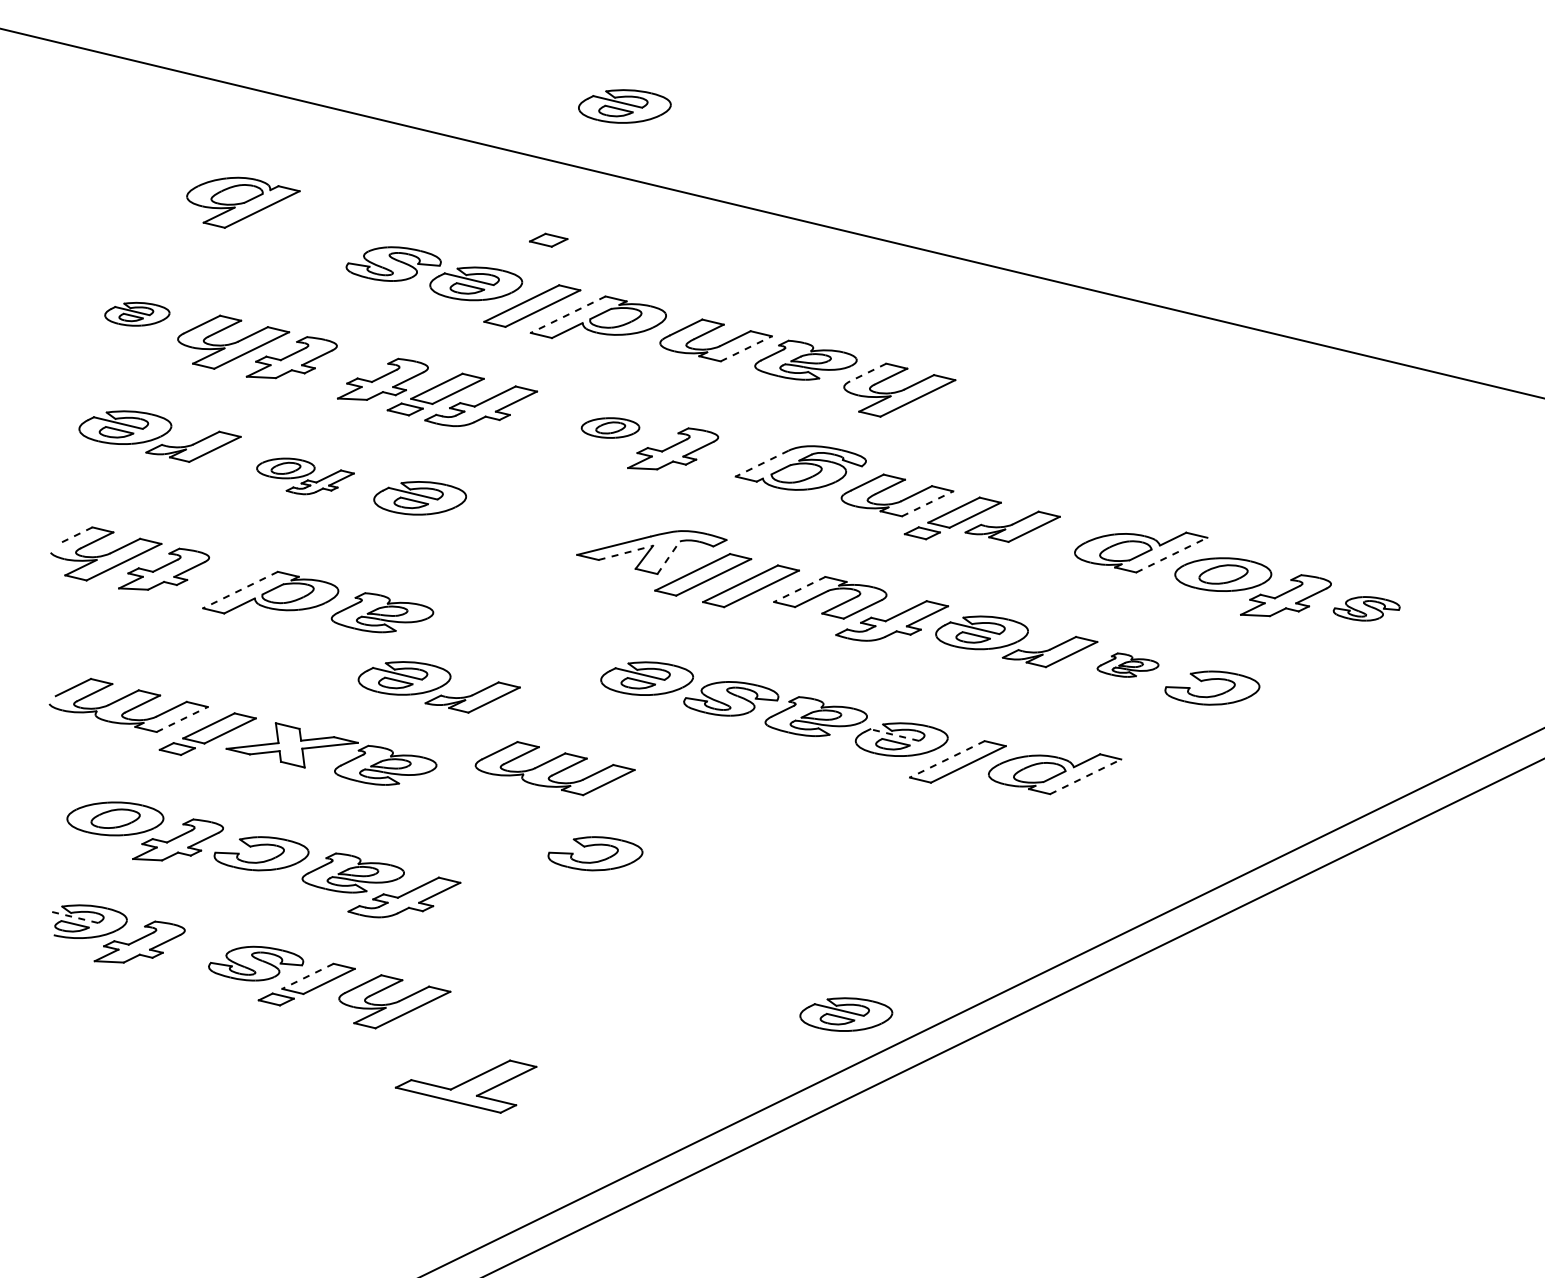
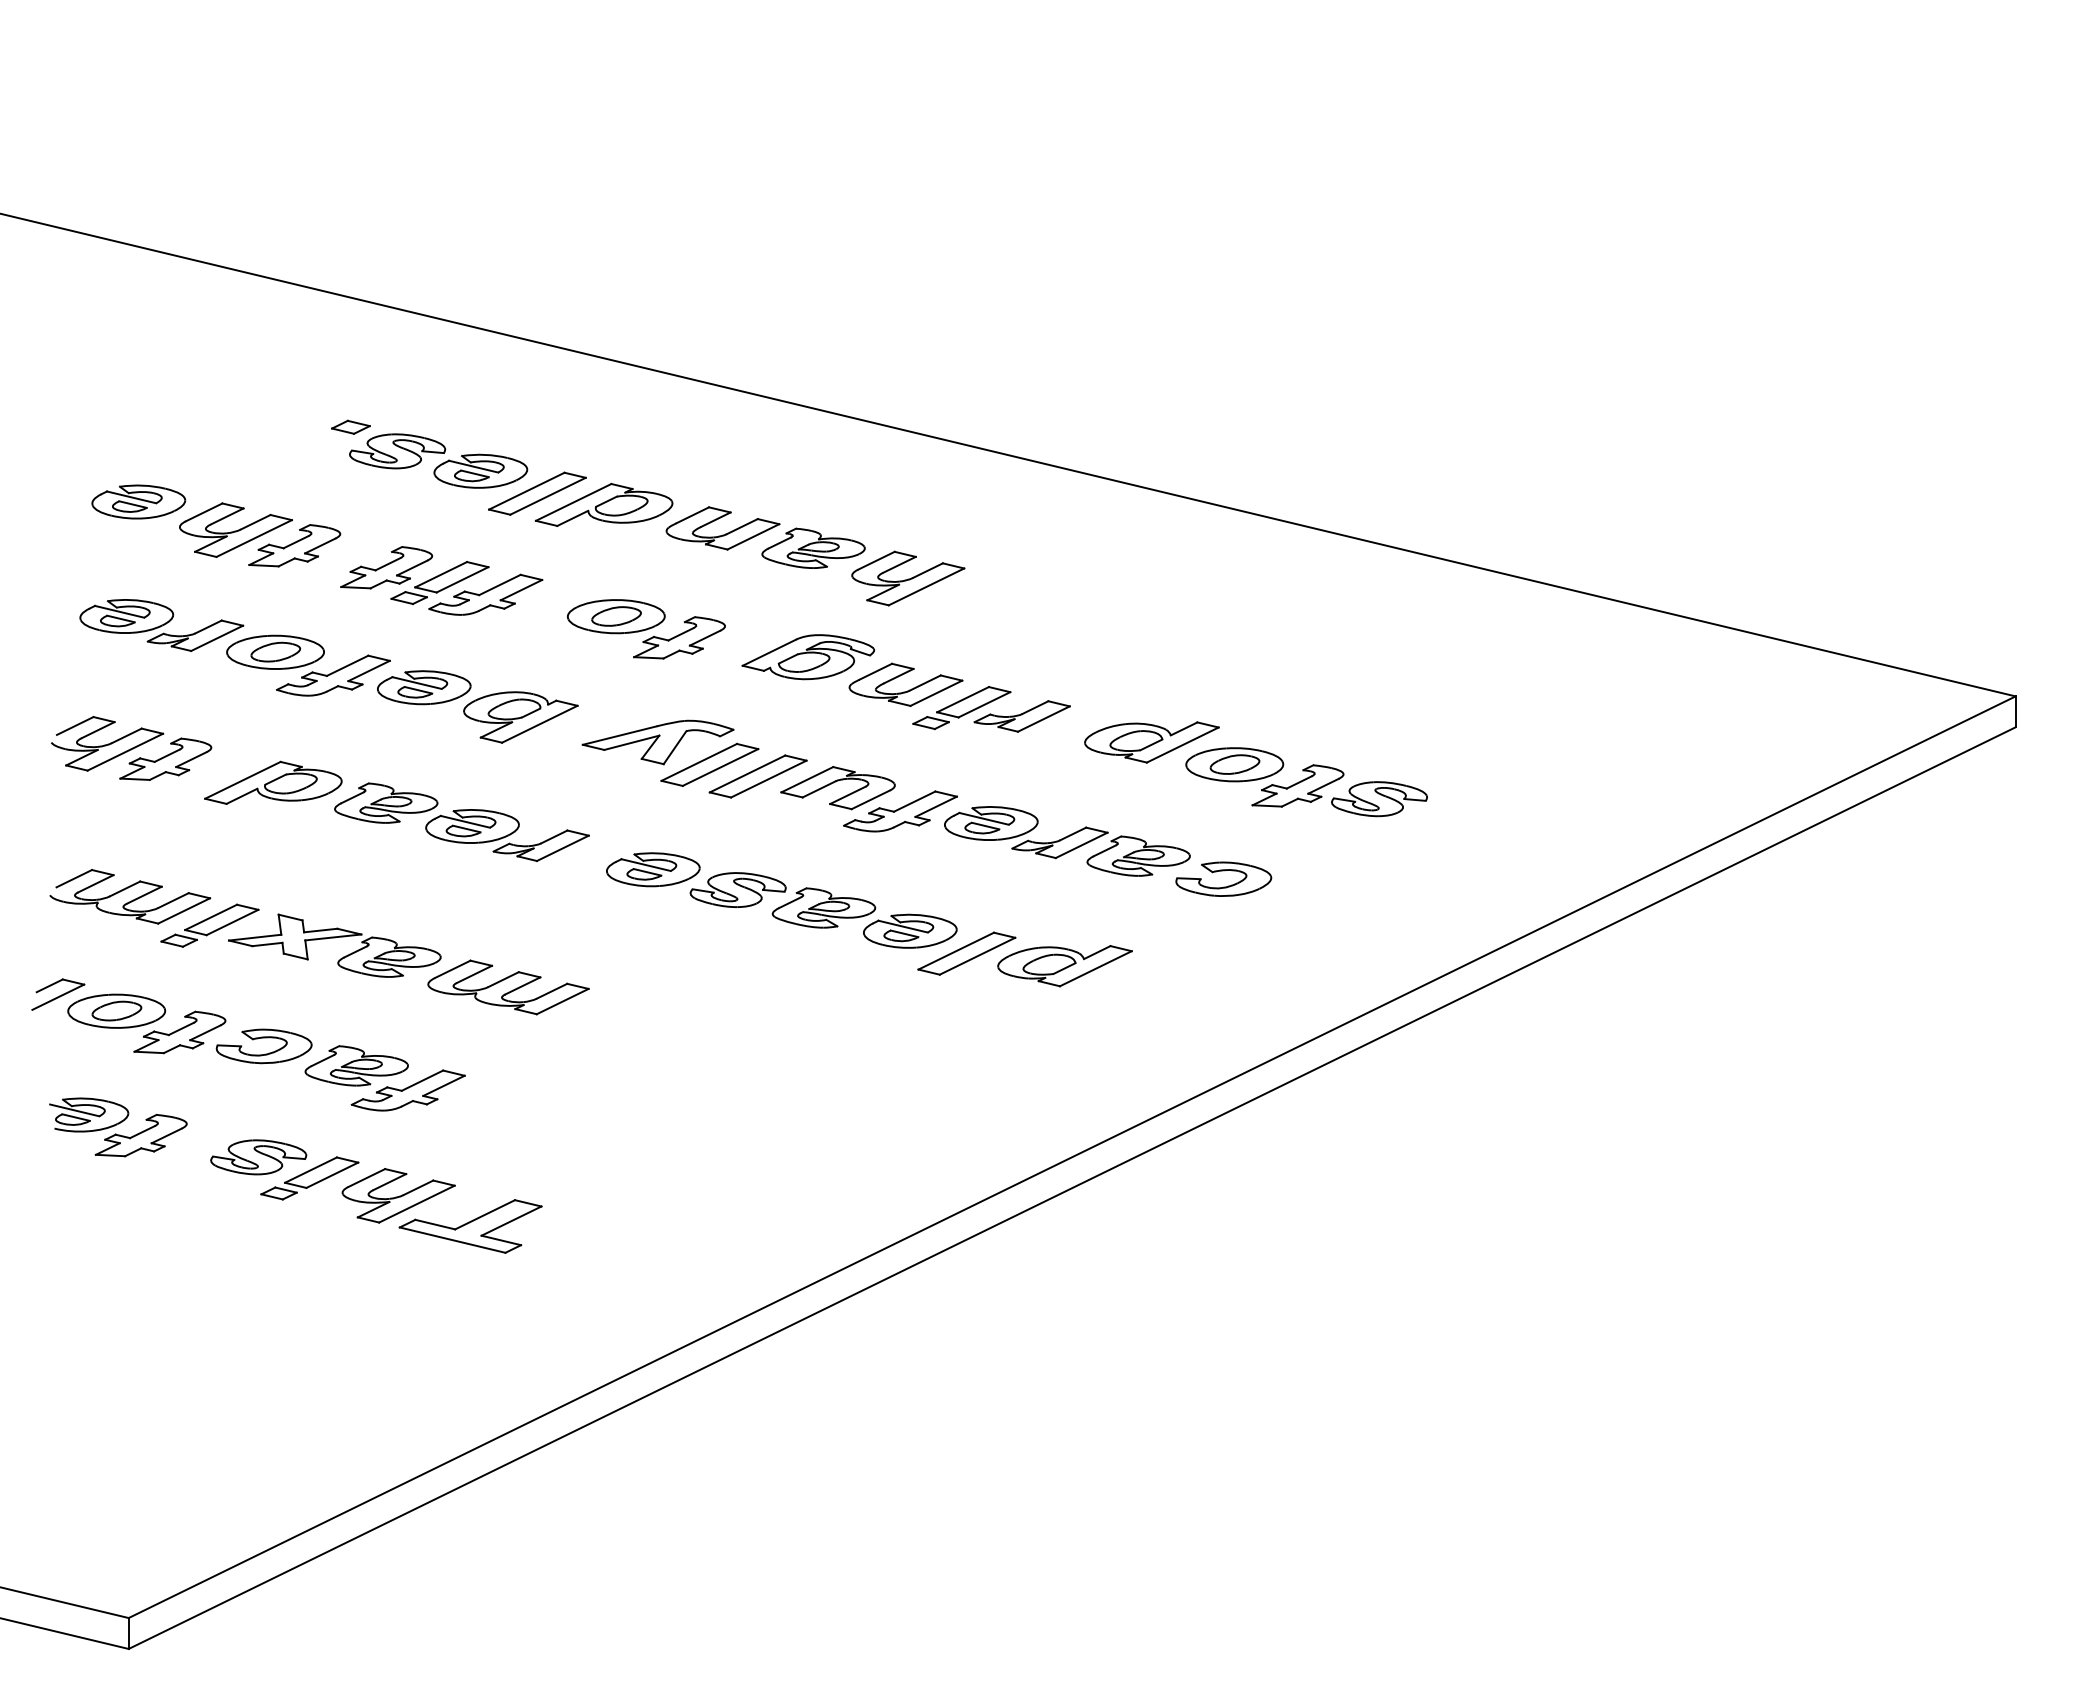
part: (624, 105) -> (630, 291), removed
part: (243, 202) -> (520, 717), moved
part: (548, 239) -> (350, 426), moved
part: (137, 313) -> (138, 501), size x1.43
line: (568, 314) -> (573, 502), dashed -> solid
line: (746, 348) -> (753, 536), dashed -> solid
line: (868, 372) -> (876, 560), dashed -> solid
part: (610, 427) -> (616, 616), size x1.67
line: (762, 463) -> (769, 652), dashed -> solid
part: (305, 476) -> (308, 665), size x1.67
line: (927, 504) -> (936, 693), dashed -> solid
line: (73, 536) -> (74, 726), dashed -> solid
line: (626, 552) -> (632, 742), dashed -> solid
line: (1171, 555) -> (1182, 745), dashed -> solid
line: (669, 557) -> (675, 747), dashed -> solid
line: (799, 589) -> (807, 779), dashed -> solid
line: (240, 590) -> (242, 780), dashed -> solid
part: (1366, 609) -> (1379, 799), size x1.43
part: (1127, 664) -> (1138, 855), size x1.67
part: (439, 687) -> (507, 835), moved
line: (182, 719) -> (184, 910), dashed -> solid
line: (894, 734) -> (902, 926), dashed -> solid
line: (947, 759) -> (956, 951), dashed -> solid
part: (555, 768) -> (508, 987), moved
line: (1085, 776) -> (1095, 968), dashed -> solid
part: (57, 802) -> (58, 994), added
part: (596, 860) -> (602, 1053), removed
line: (73, 917) -> (74, 1110), dashed -> solid
line: (307, 976) -> (310, 1170), dashed -> solid
part: (846, 1014) -> (854, 1208), removed
part: (465, 1086) -> (470, 1226), moved

